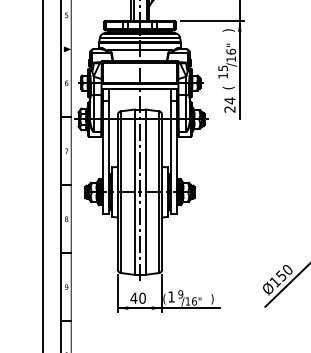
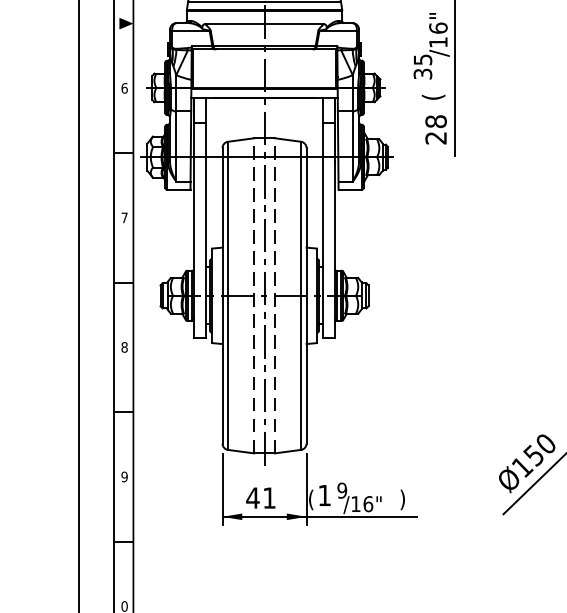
text: (222, 75) -> (421, 73), 15 -> 35
text: (229, 100) -> (435, 121), 24 -> 28
line: (134, 192) -> (254, 296), solid -> dashed
line: (145, 192) -> (275, 296), solid -> dashed
text: (142, 297) -> (269, 496), 40 -> 41

